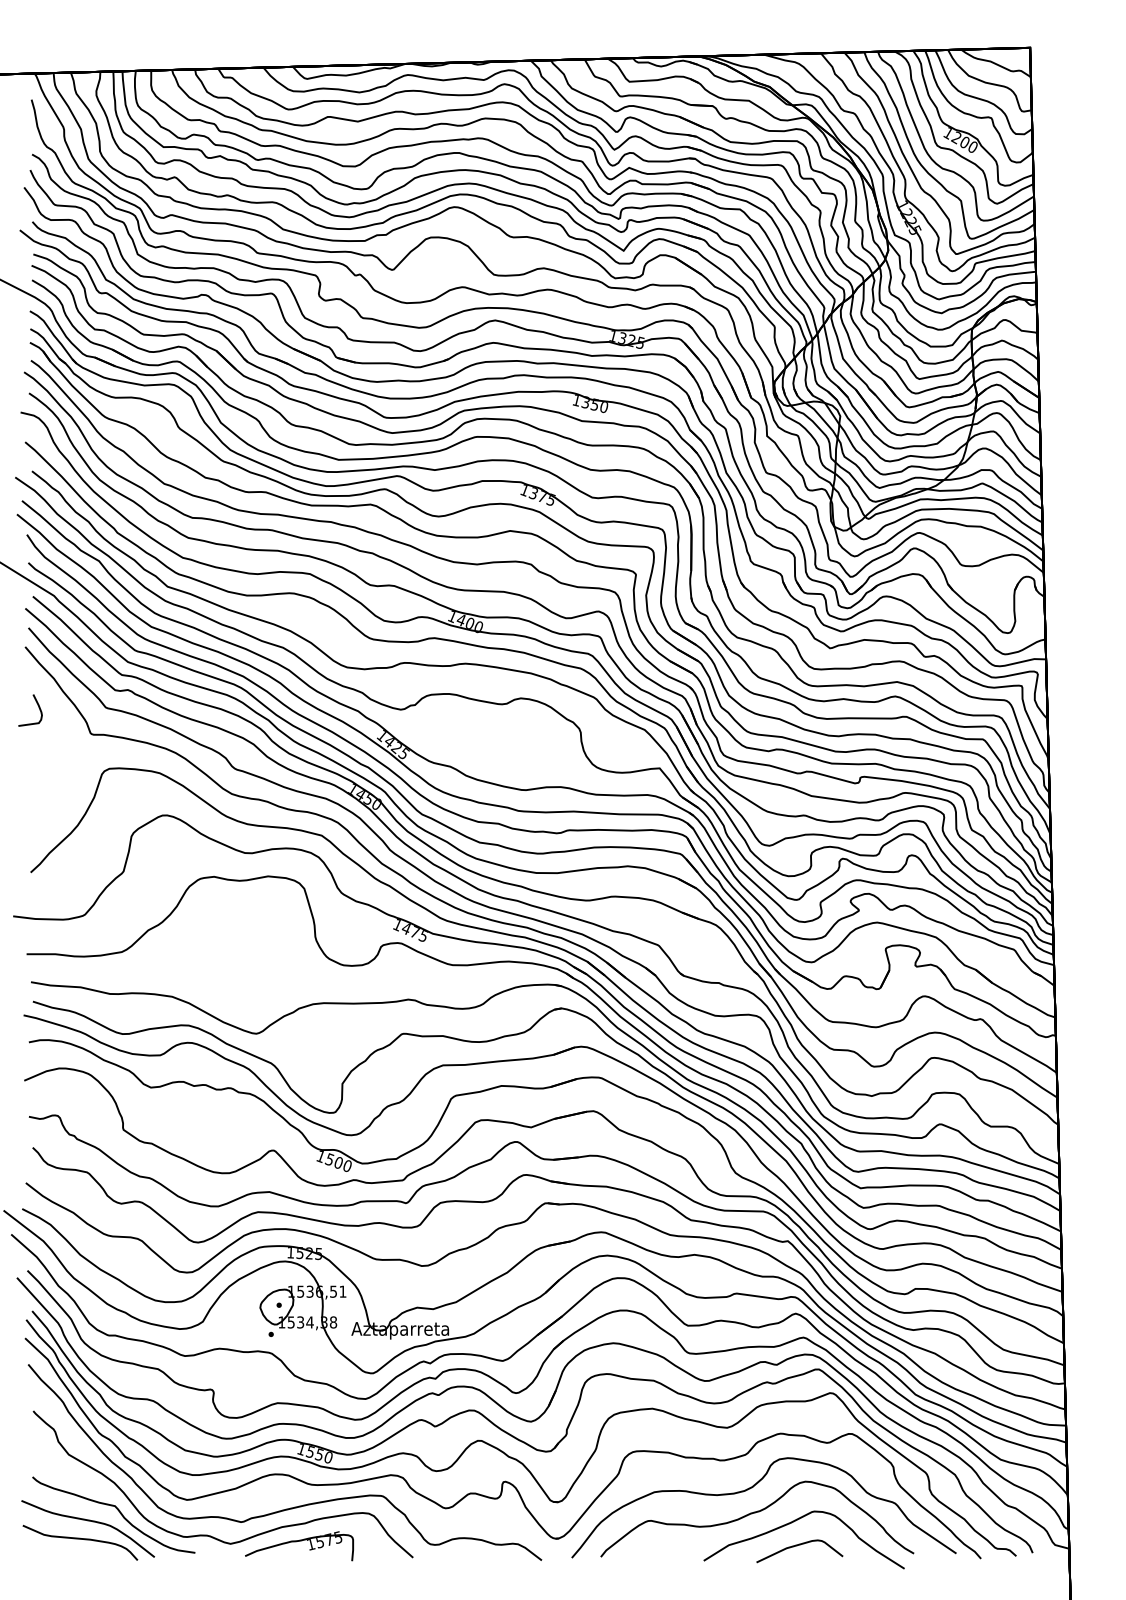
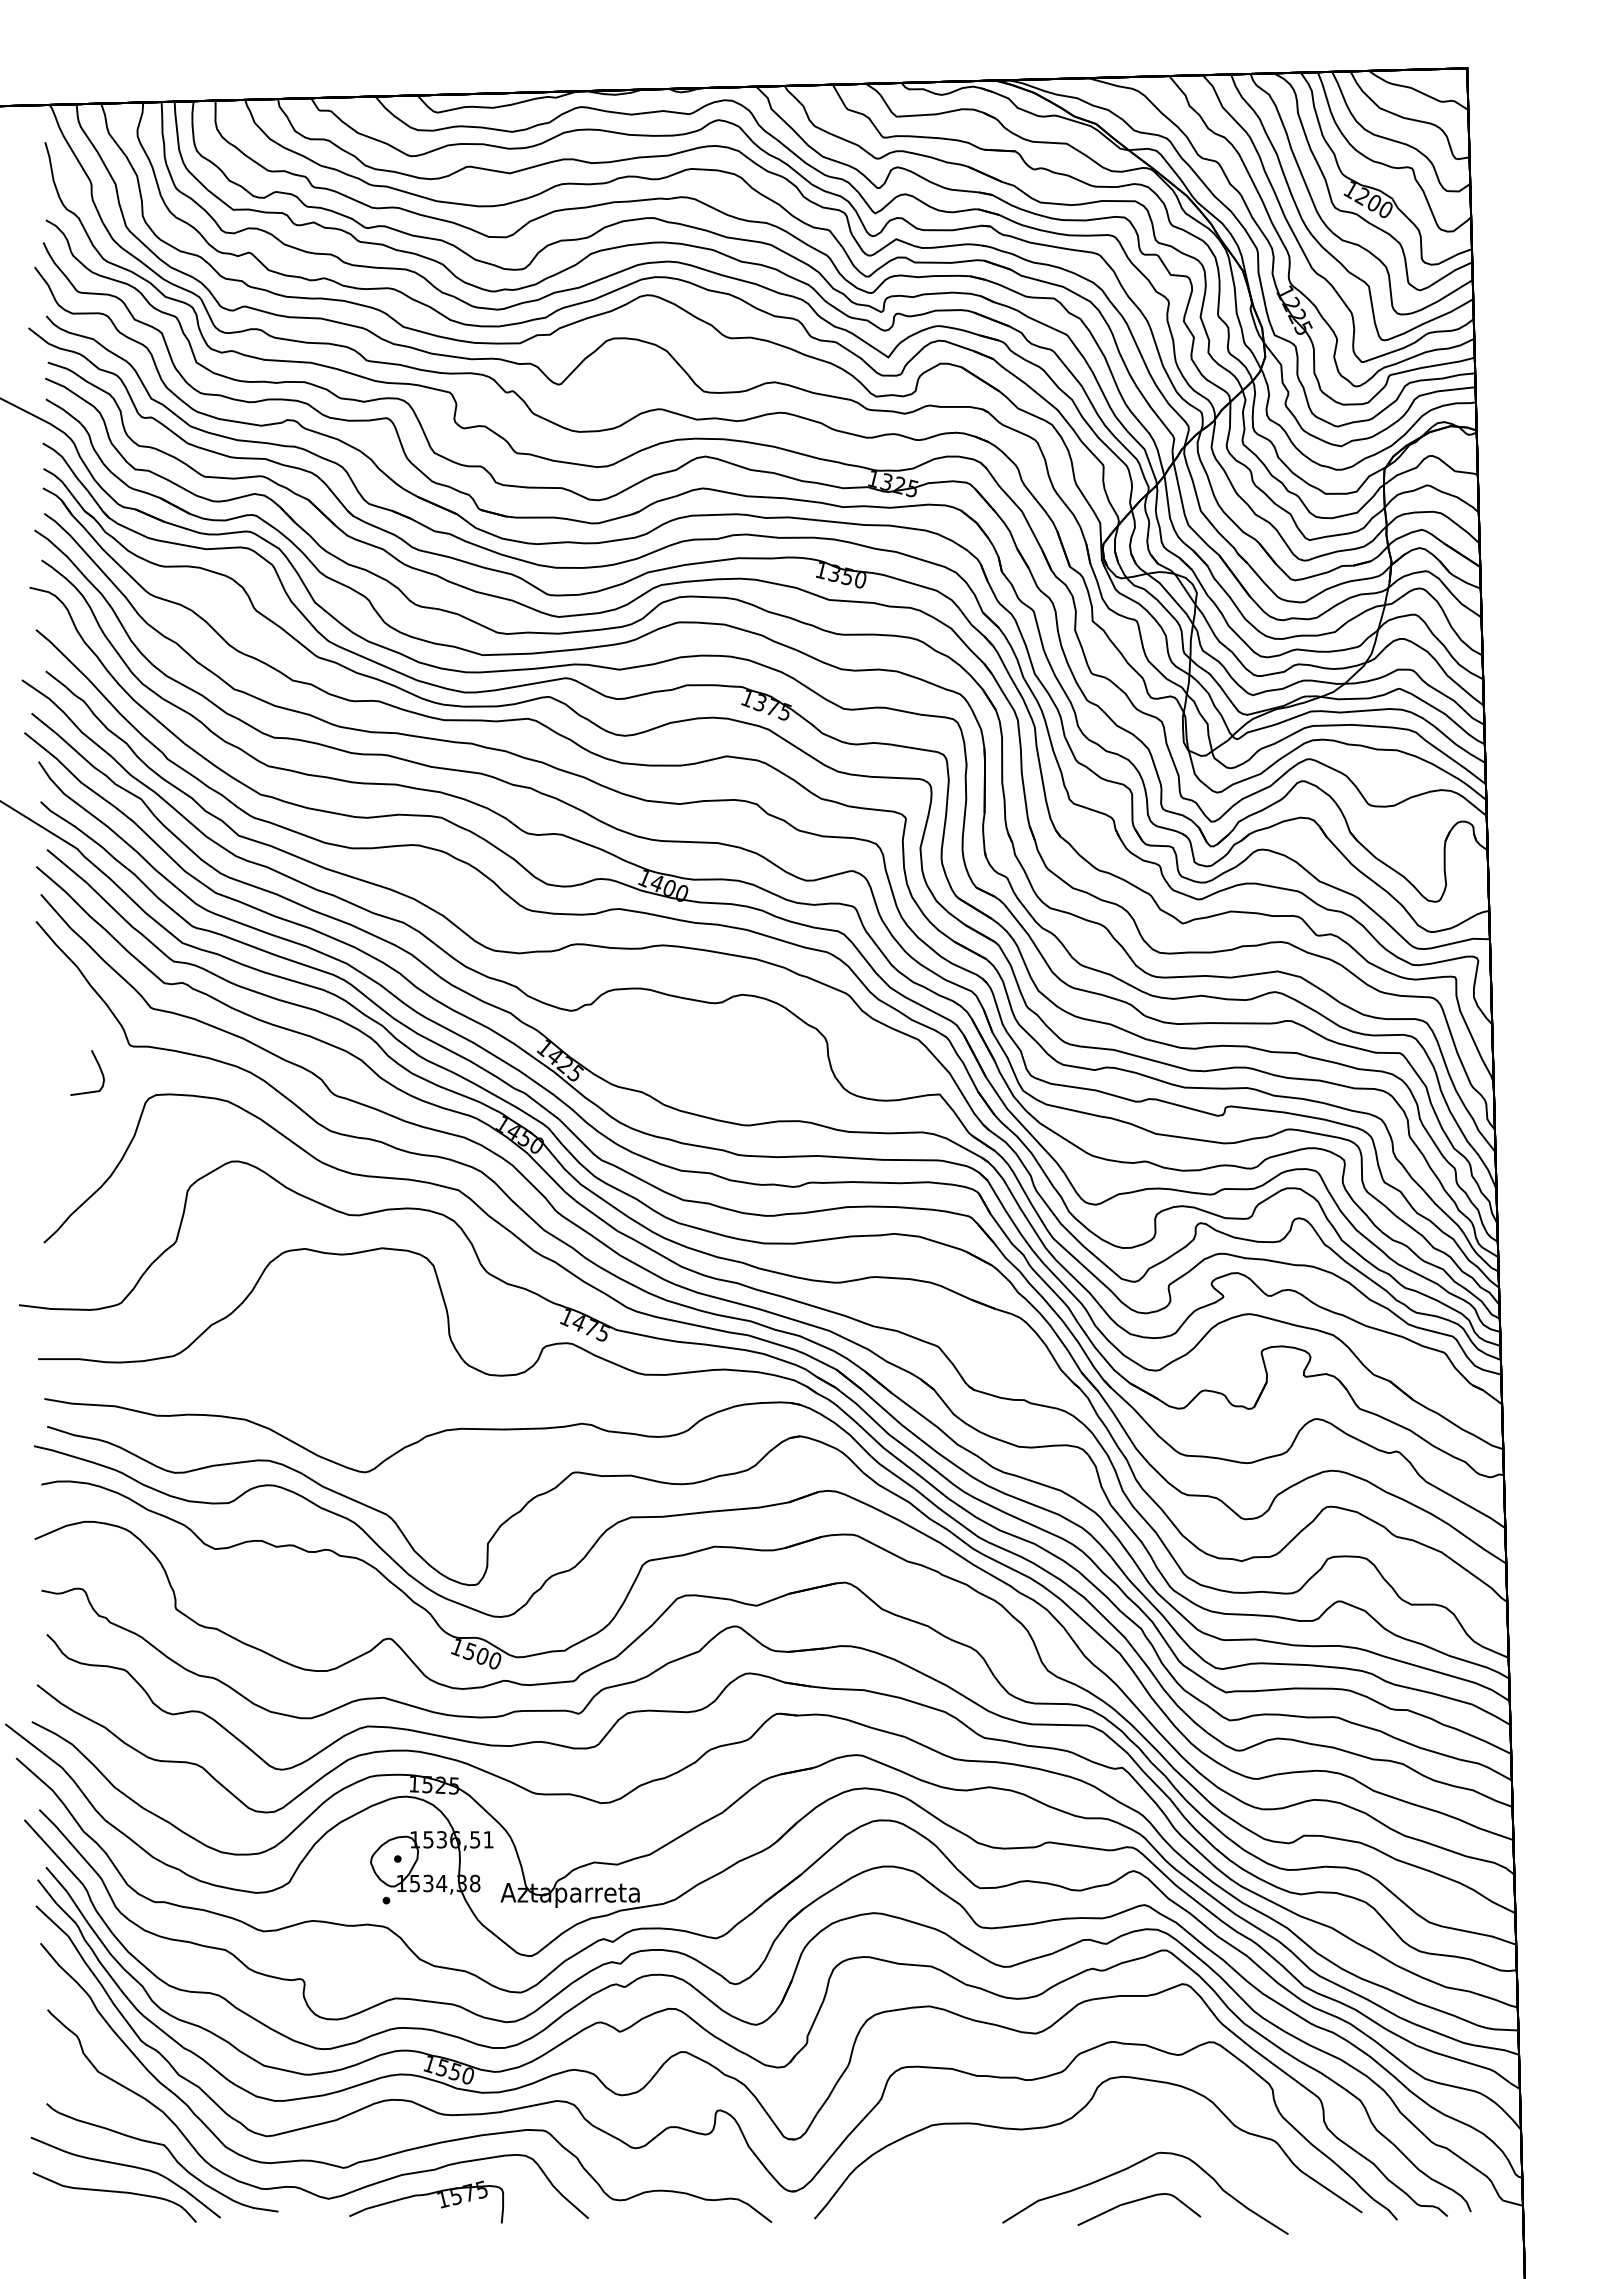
curve: (38, 708) -> (99, 1069), moved
curve: (754, 1513) -> (1074, 2155), removed

